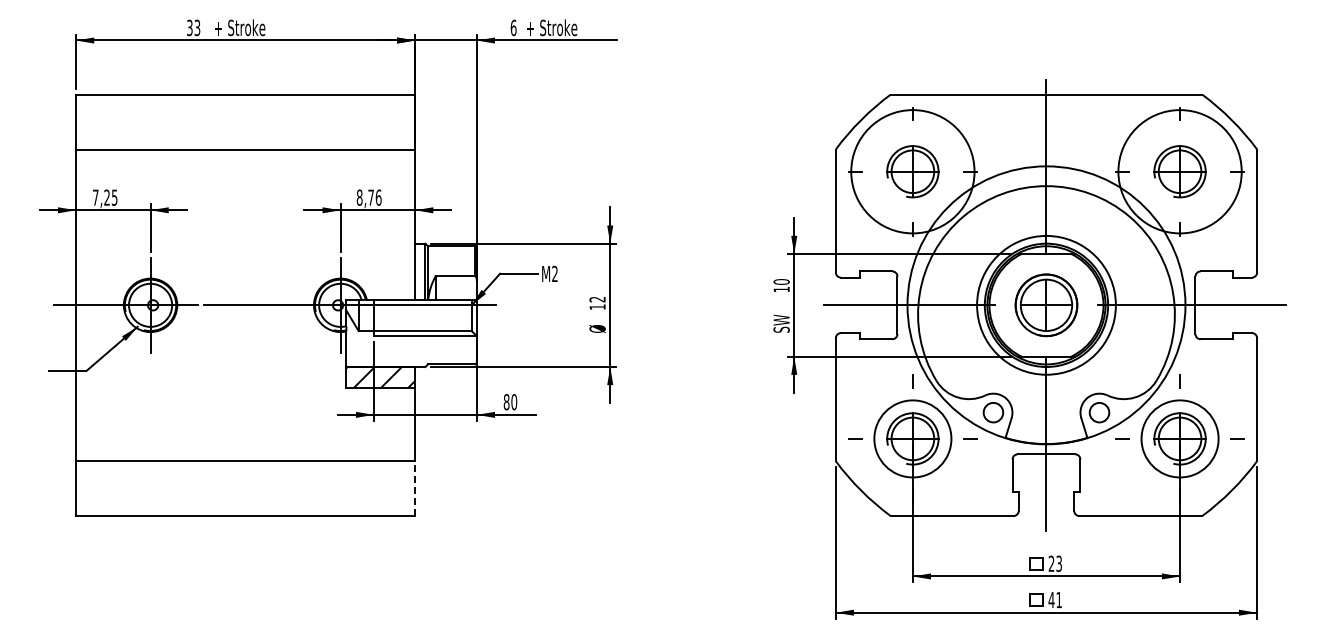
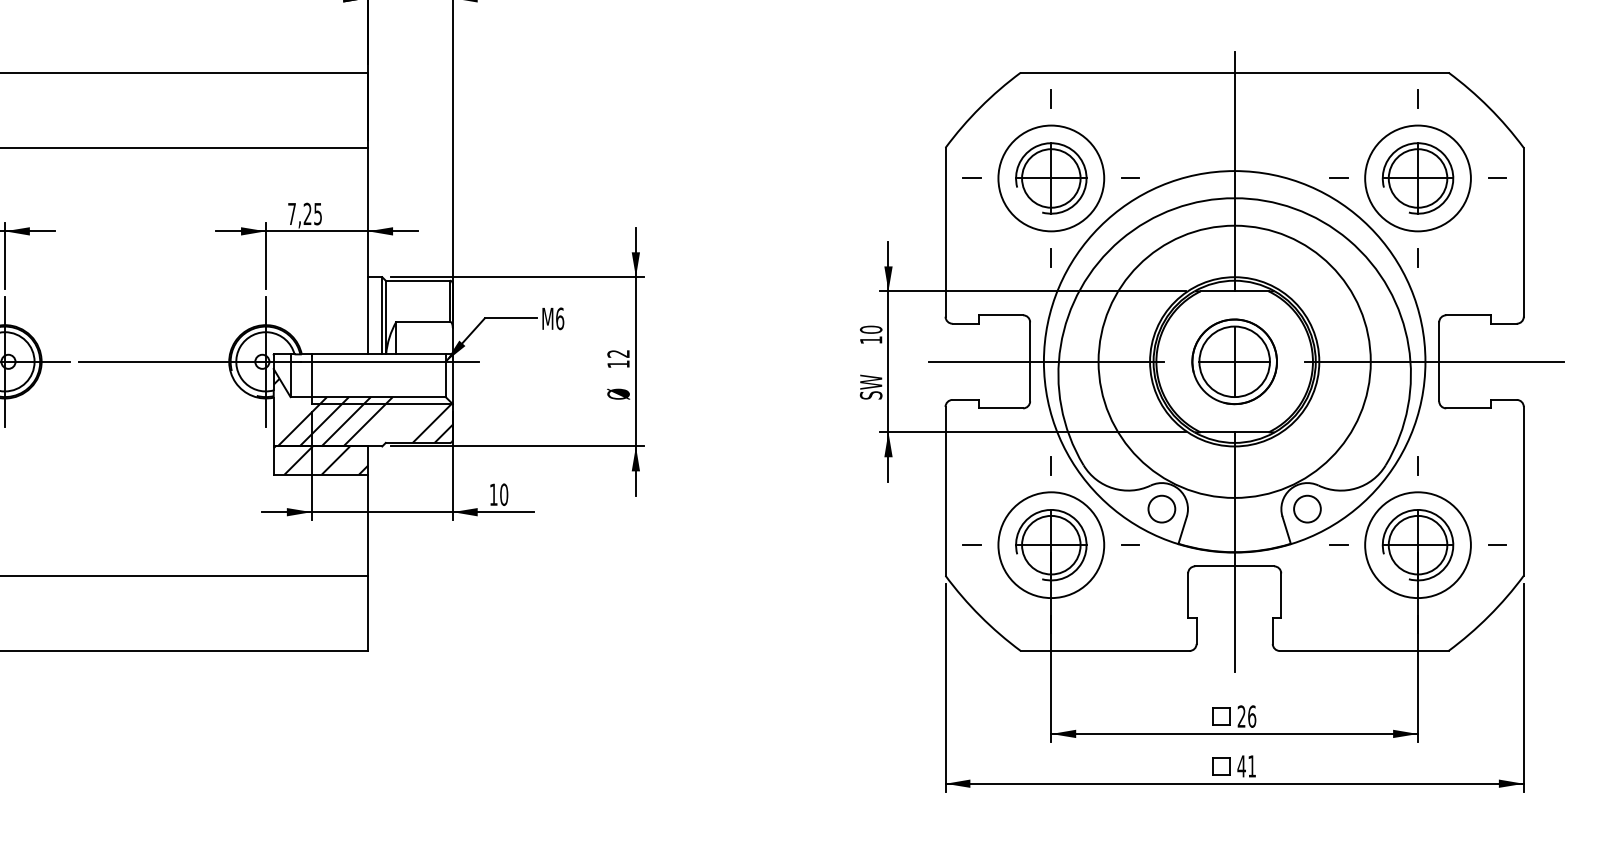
circle: (912, 171) -> (1050, 178), size x0.62
circle: (1179, 171) -> (1417, 178), size x0.62
text: (368, 197) -> (304, 213), 8,76 -> 7,25
text: (554, 273) -> (559, 318), M2 -> M6
circle: (1046, 305) -> (1234, 362), size x1.43
hatch: (411, 342) -> (363, 412), added
text: (506, 402) -> (493, 495), 80 -> 10
line: (415, 488) -> (368, 613), dashed -> solid
text: (1059, 563) -> (1252, 716), 23 -> 26

